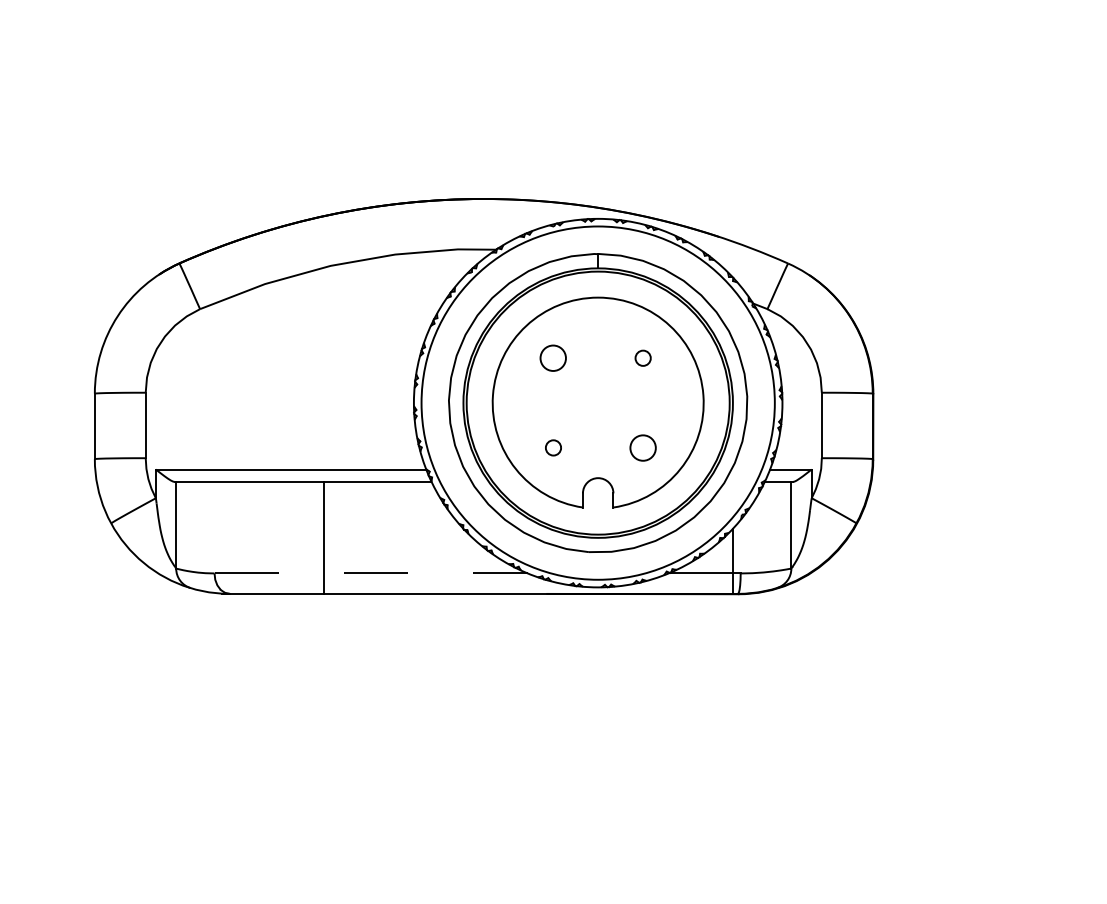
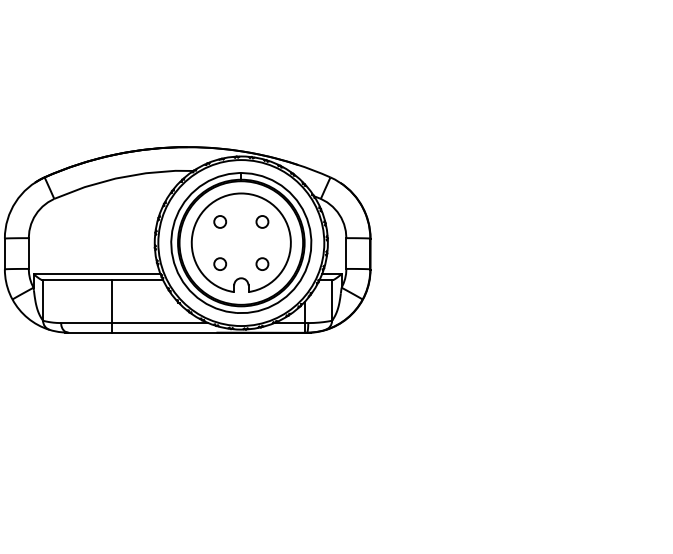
circle: (643, 357) -> (262, 221), size x1.67
circle: (553, 446) -> (220, 263), size x1.67
line: (370, 574) -> (134, 323), dashed -> solid

